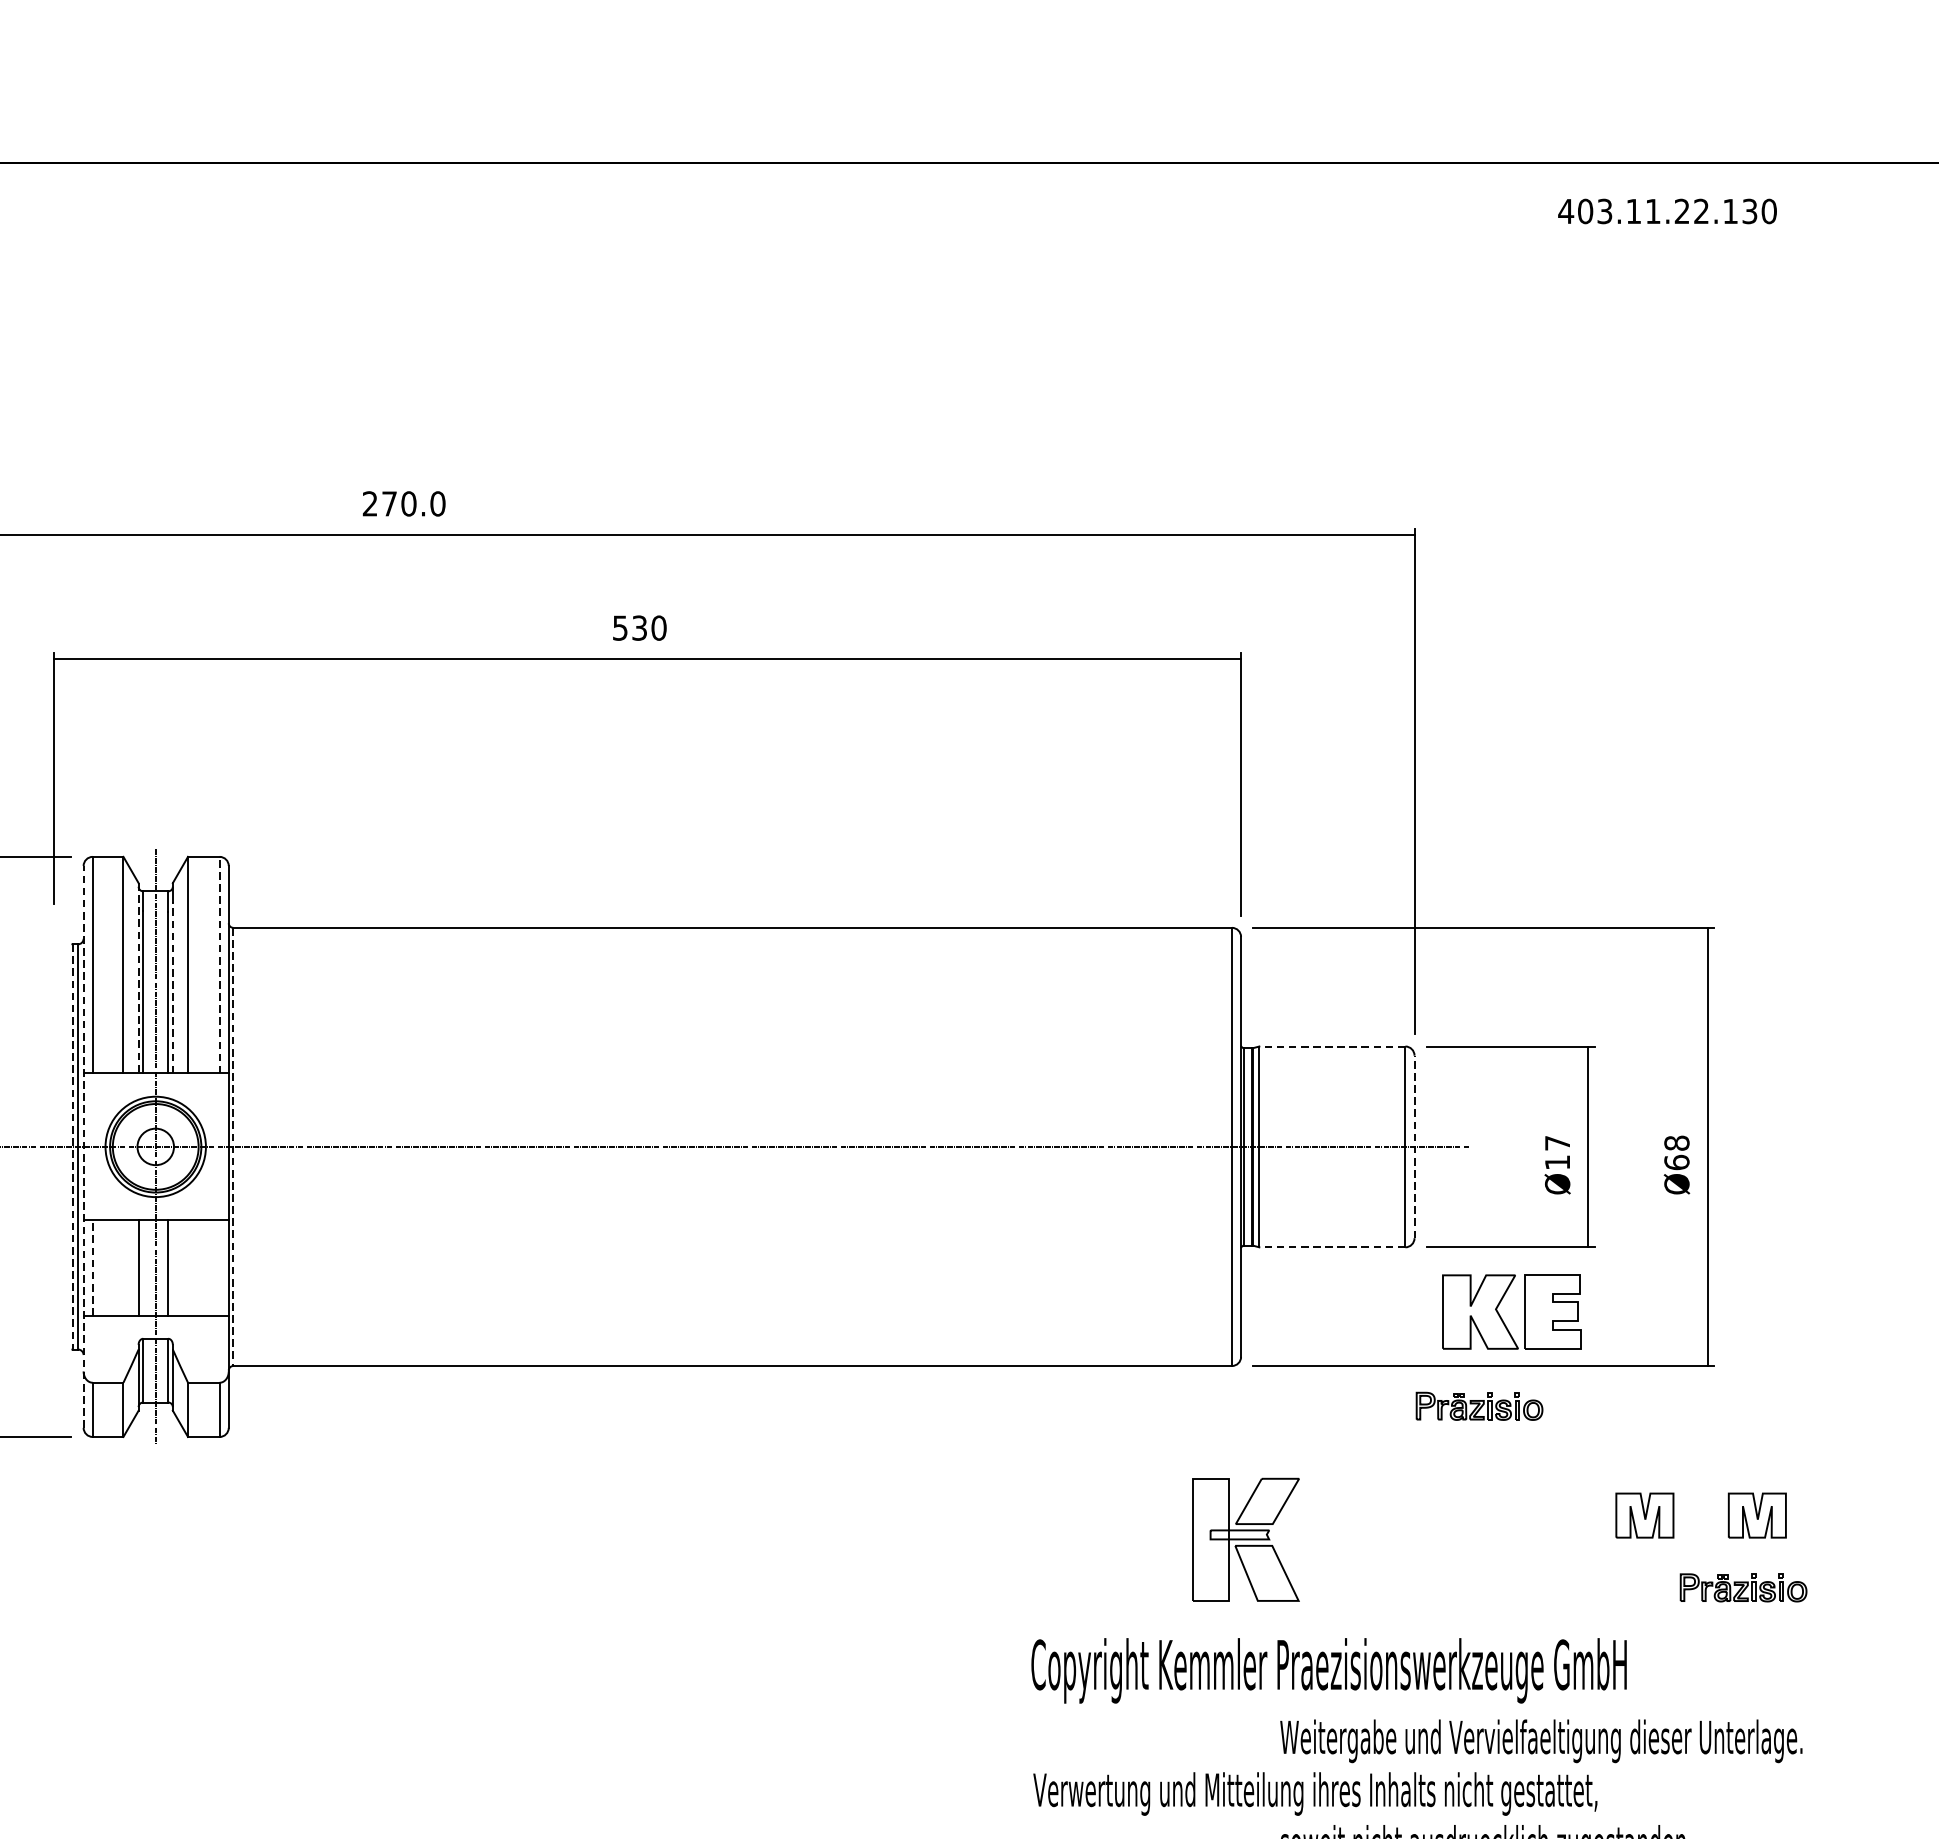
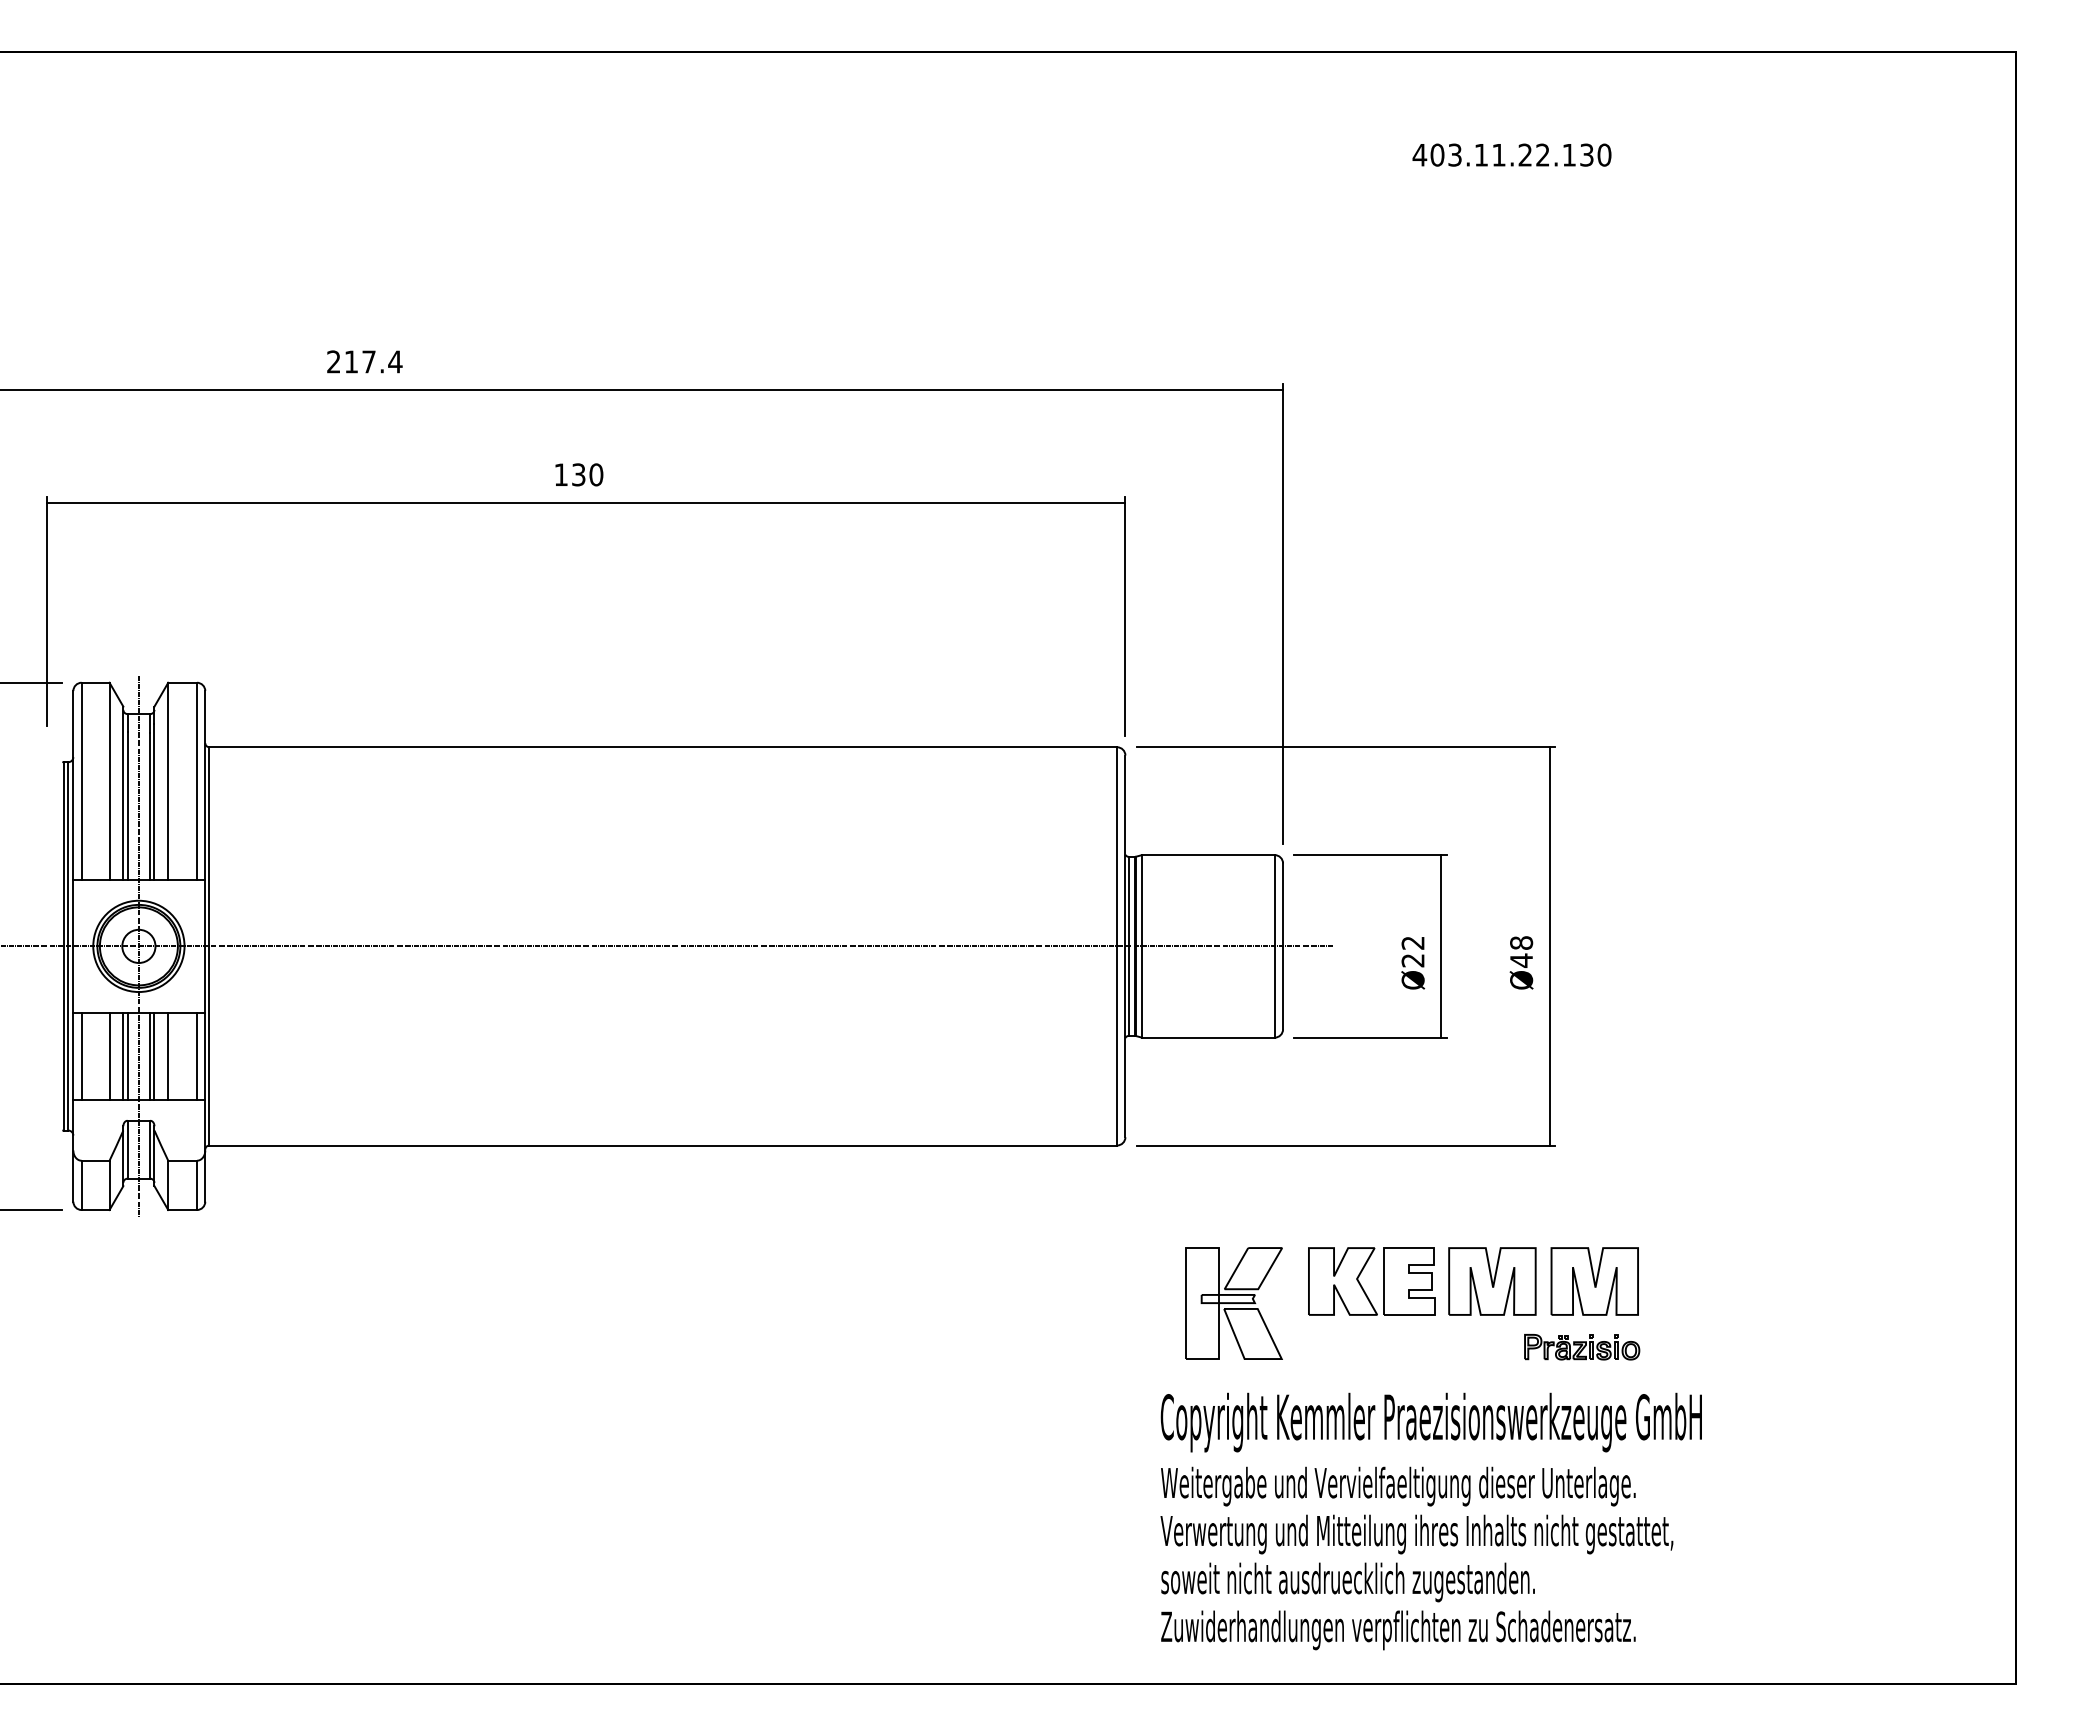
text: (1666, 210) -> (1511, 154), moved
text: (413, 503) -> (373, 361), 270.0 -> 217.4
text: (619, 627) -> (560, 474), 530 -> 130
line: (219, 964) -> (196, 780), dashed -> solid
line: (138, 978) -> (123, 793), dashed -> solid
line: (172, 987) -> (154, 801), dashed -> solid
line: (1331, 1046) -> (1207, 855), dashed -> solid
line: (83, 1145) -> (73, 945), dashed -> solid
line: (72, 1147) -> (63, 946), dashed -> solid
line: (233, 1147) -> (209, 946), dashed -> solid
line: (1415, 1147) -> (1283, 946), dashed -> solid
text: (1556, 1152) -> (1412, 951), Ø17 -> Ø22
text: (1676, 1162) -> (1521, 960), Ø68 -> Ø48
line: (1331, 1247) -> (1207, 1037), dashed -> solid
line: (92, 1268) -> (81, 1056), dashed -> solid
line: (123, 1268) -> (109, 1056), added
line: (143, 1268) -> (127, 1056), added
line: (172, 1268) -> (154, 1056), added
line: (188, 1268) -> (168, 1056), added
line: (219, 1268) -> (196, 1056), added
part: (1501, 1317) -> (1362, 1286), moved
part: (1479, 1406) -> (1342, 1182), removed
part: (1644, 1515) -> (1492, 1281), size x1.67
part: (1757, 1515) -> (1594, 1281), size x1.67
part: (1245, 1539) -> (1233, 1303), moved
text: (1328, 1670) -> (1430, 1422), moved
text: (1314, 1793) -> (1416, 1534), moved

